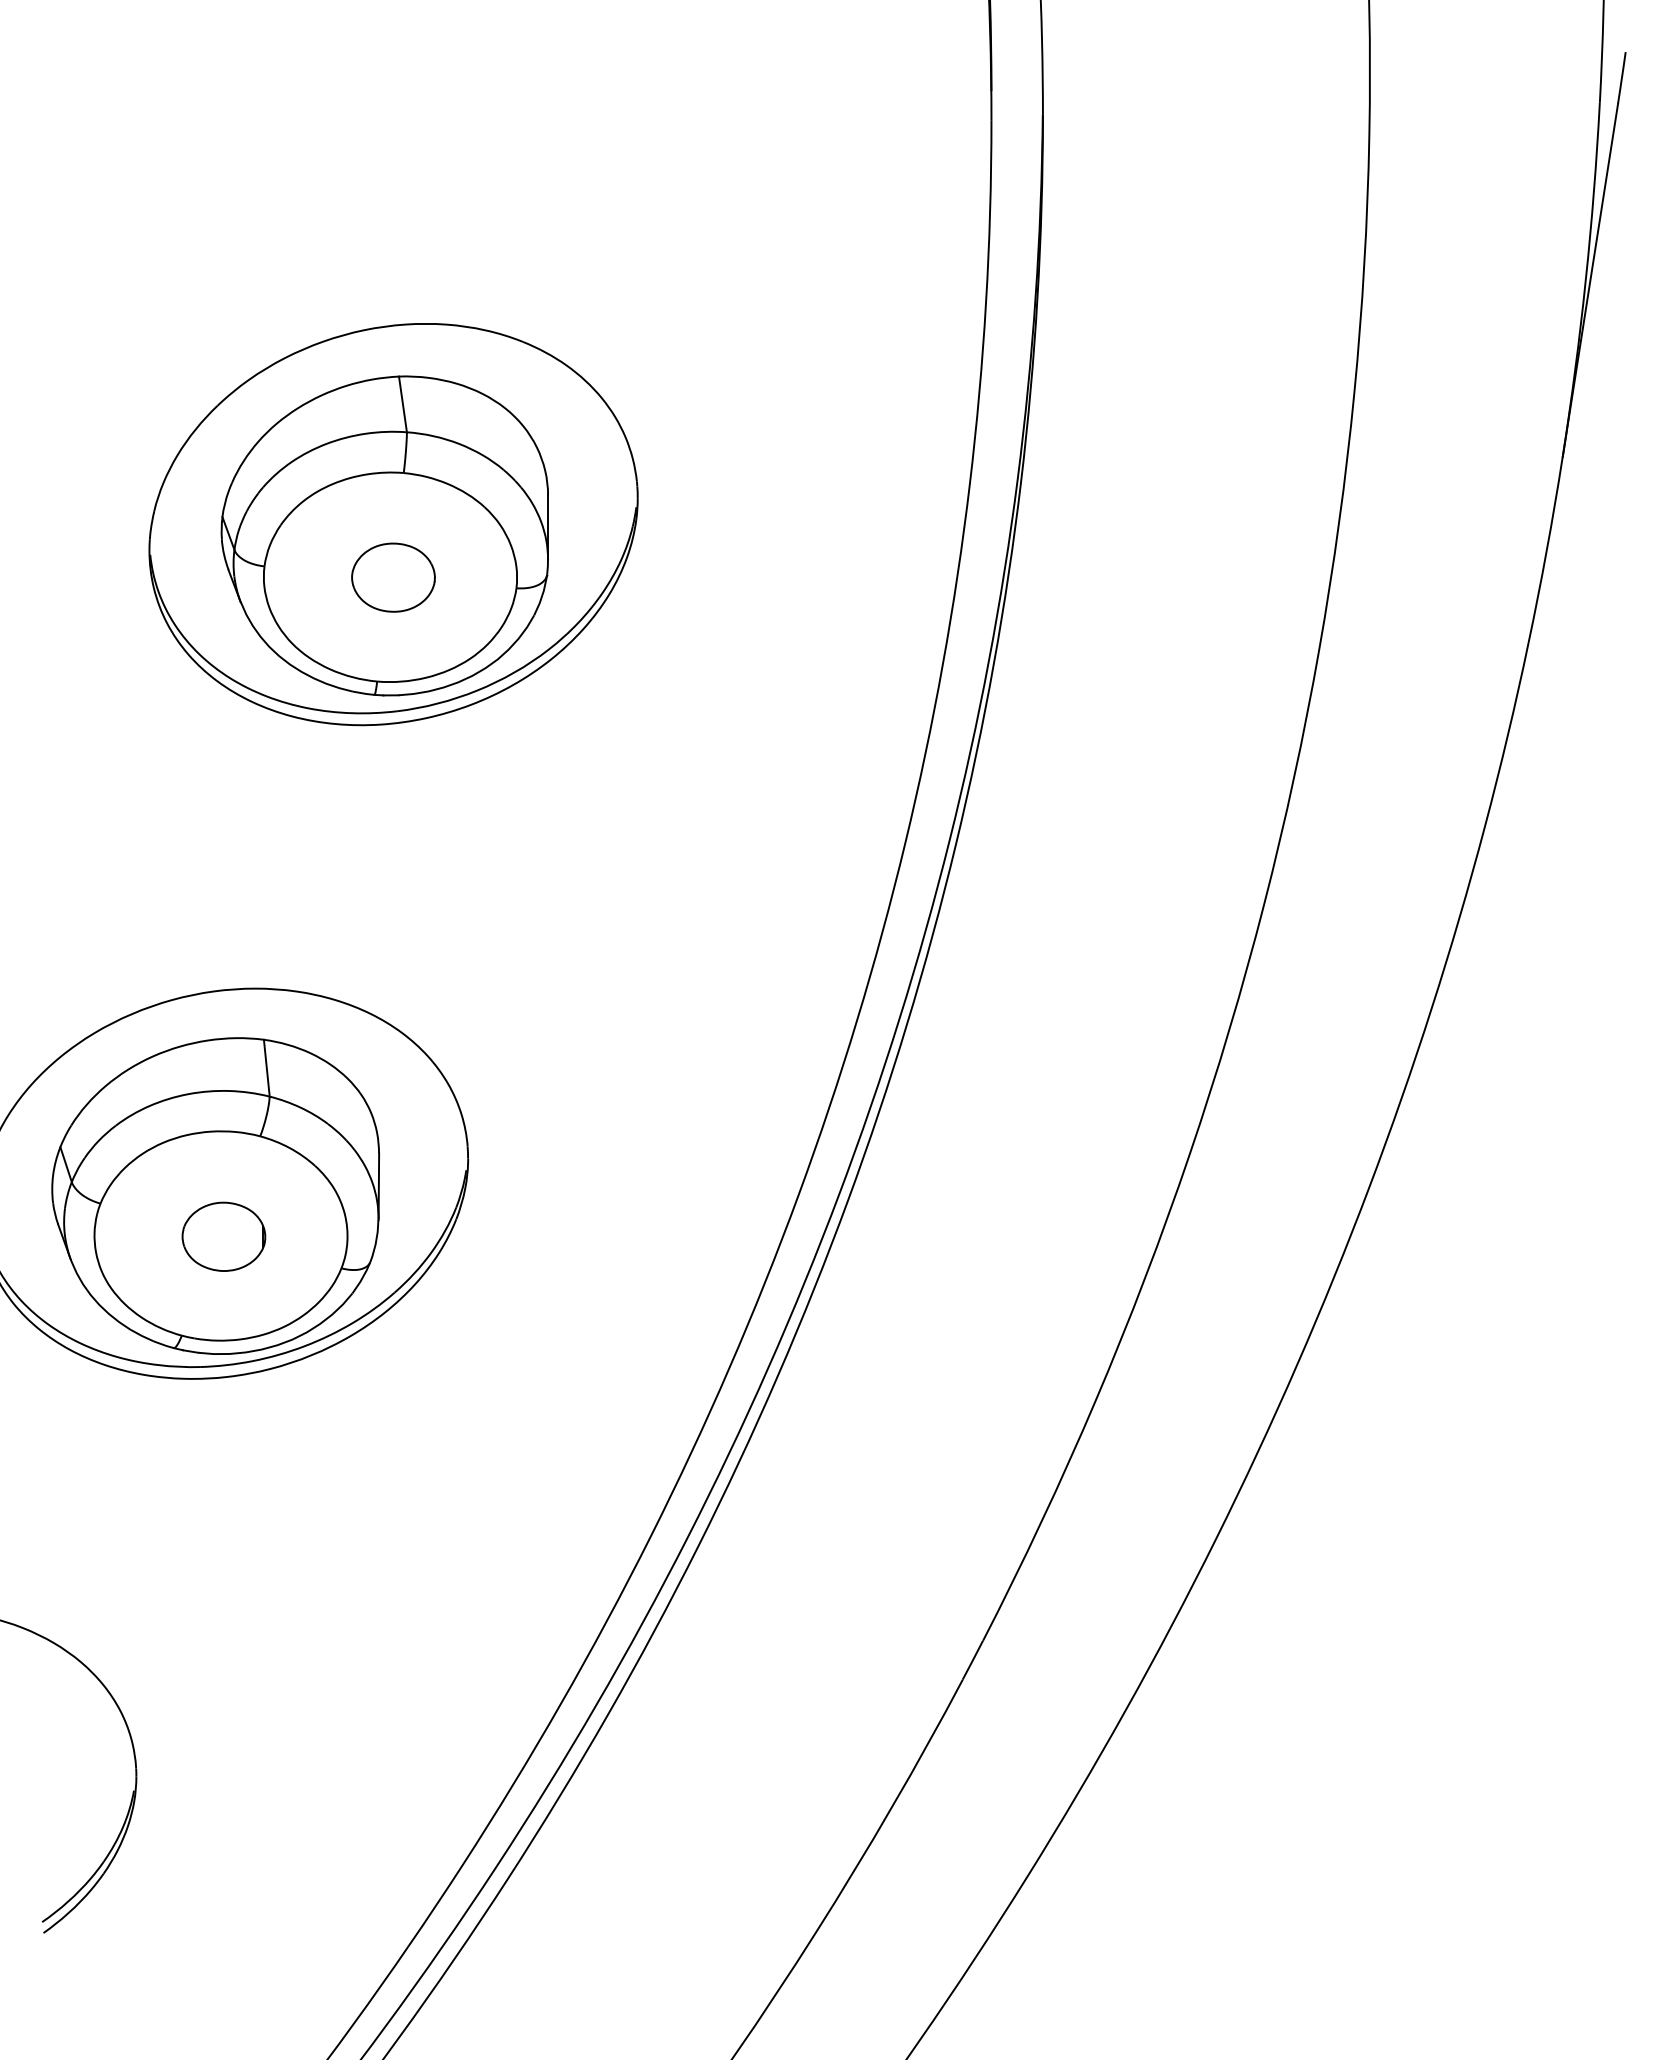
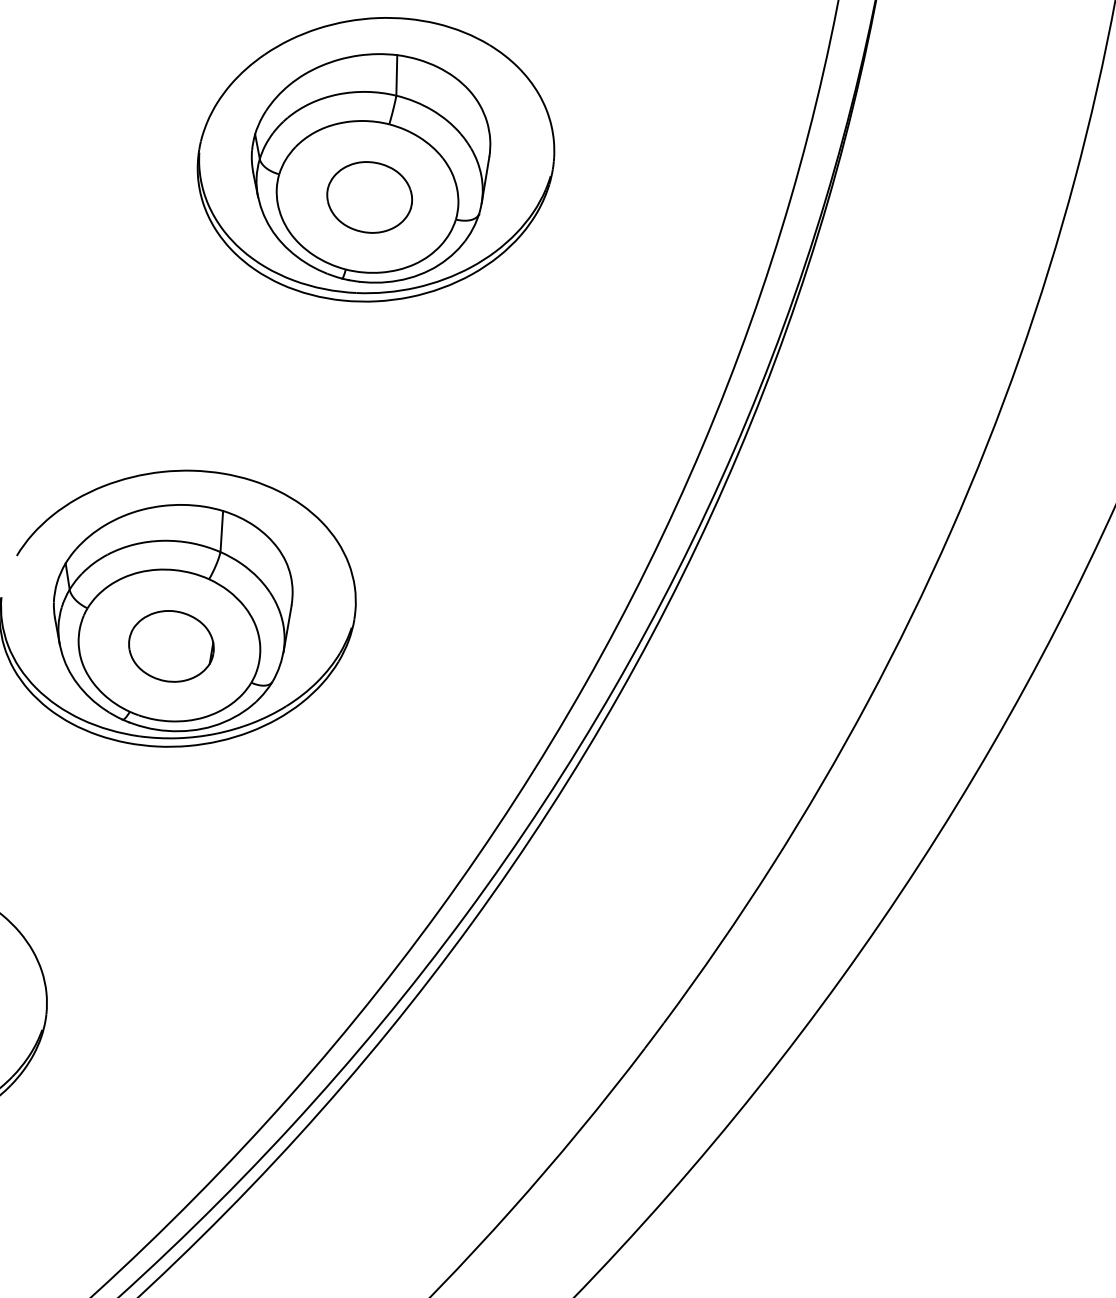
part: (393, 577) -> (369, 197), size x1.43
part: (223, 1236) -> (171, 646), size x1.43

